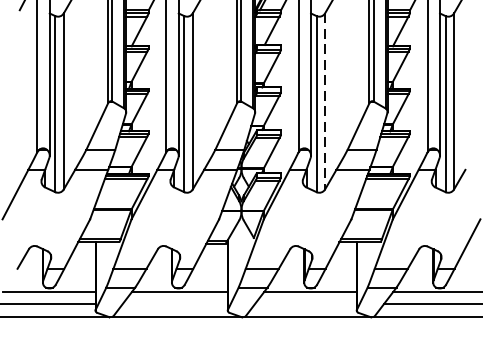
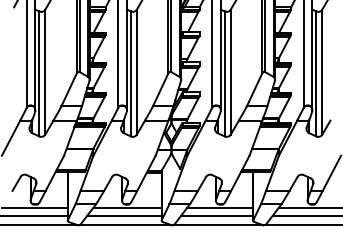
line: (324, 102) -> (230, 72), dashed -> solid
line: (175, 303) -> (124, 215), added
line: (306, 303) -> (217, 215), added

